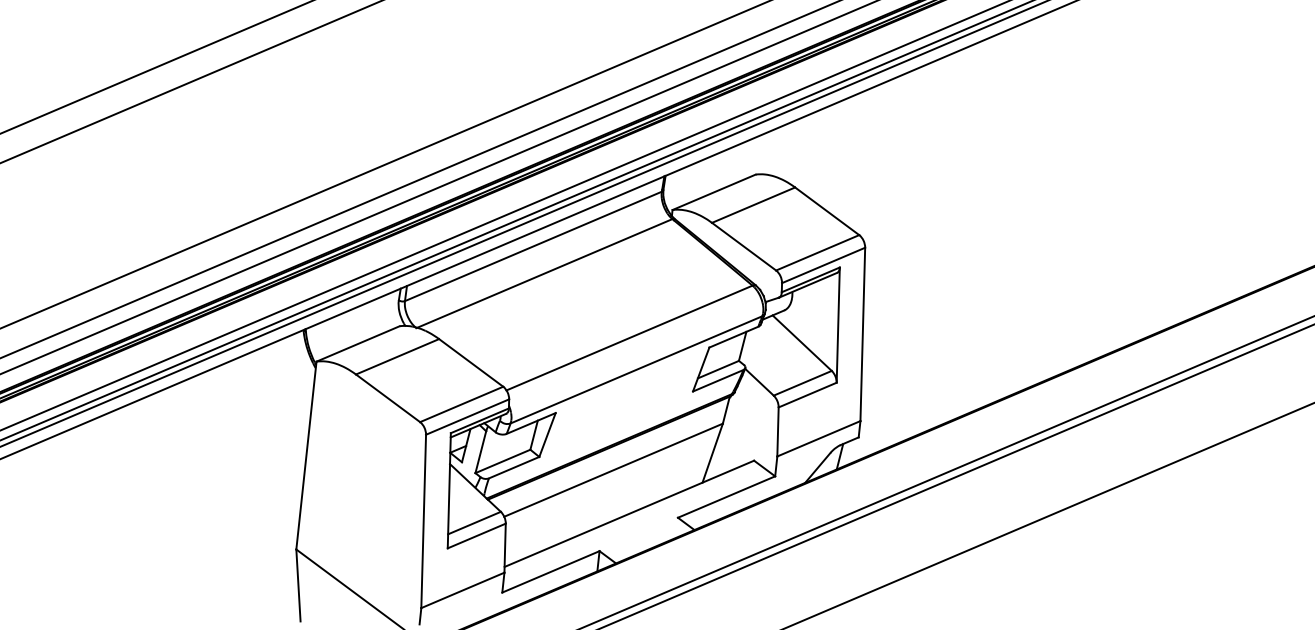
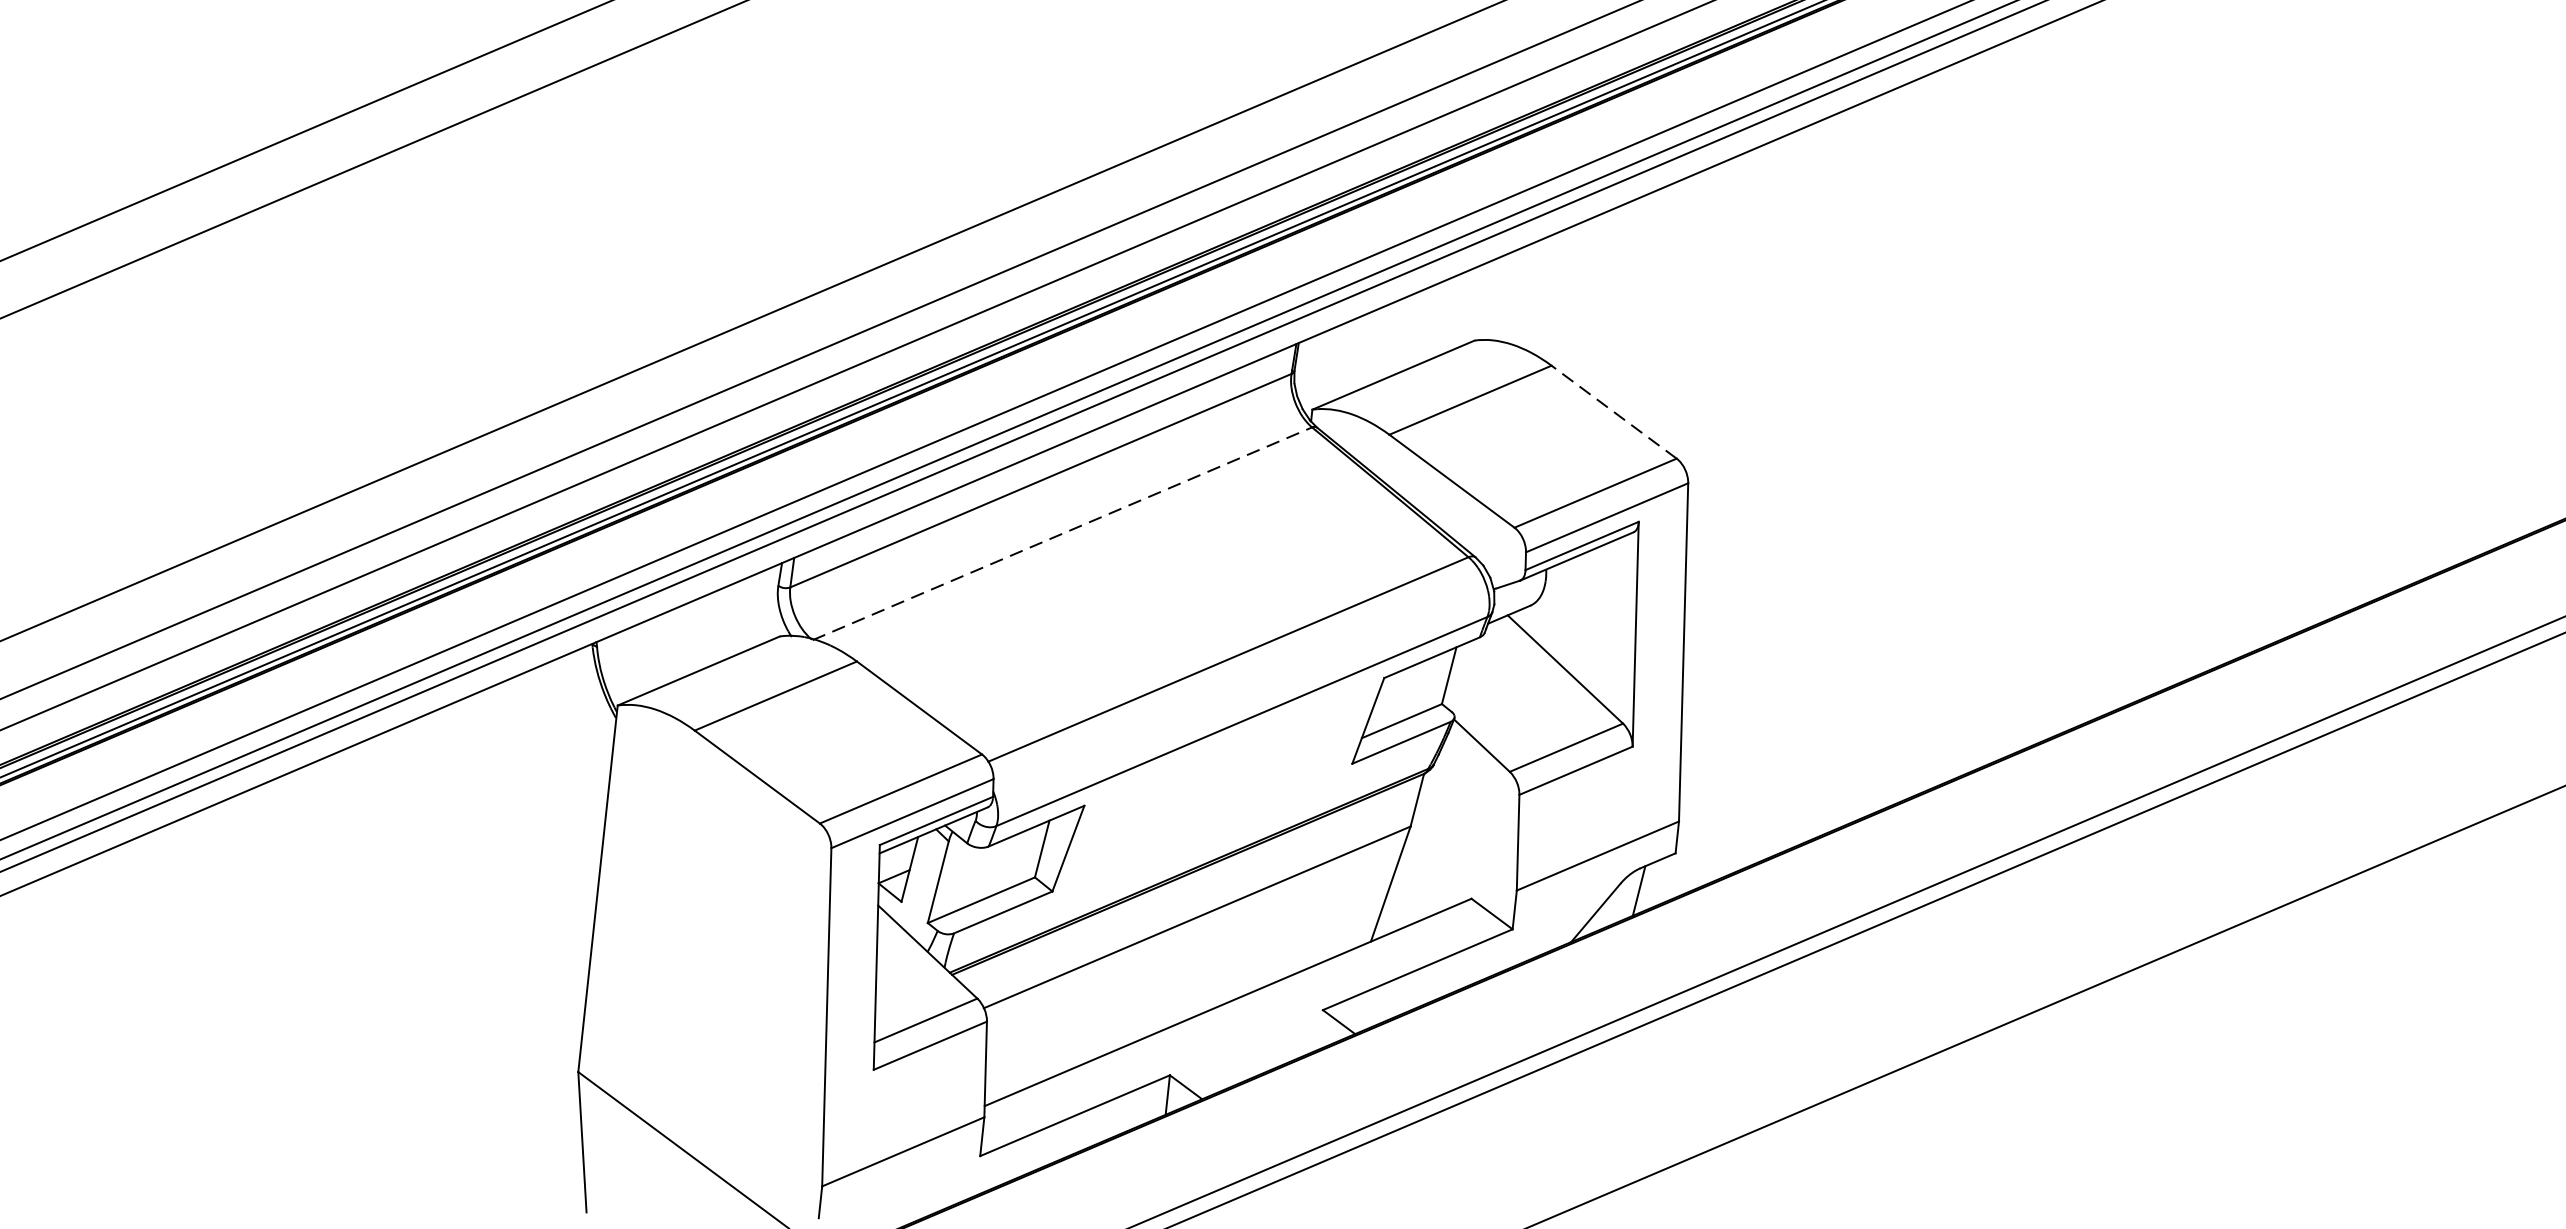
line: (827, 211) -> (1614, 412), solid -> dashed
line: (544, 273) -> (1062, 533), solid -> dashed

